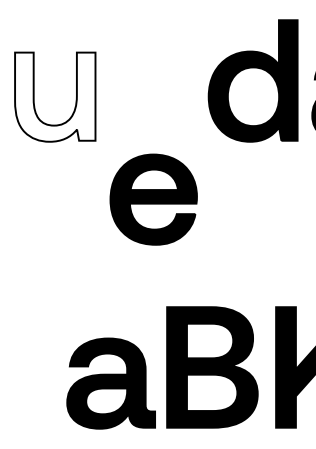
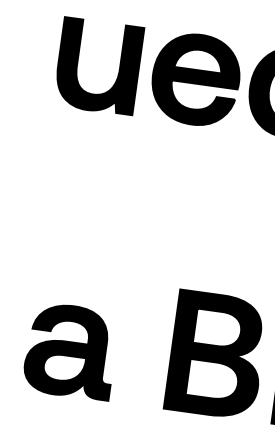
fill: (55, 96) -> (98, 66), added
part: (153, 199) -> (195, 79), moved
part: (110, 383) -> (70, 351), moved

